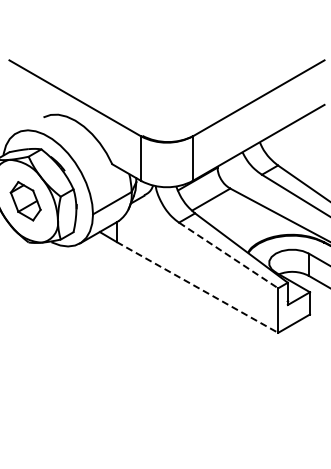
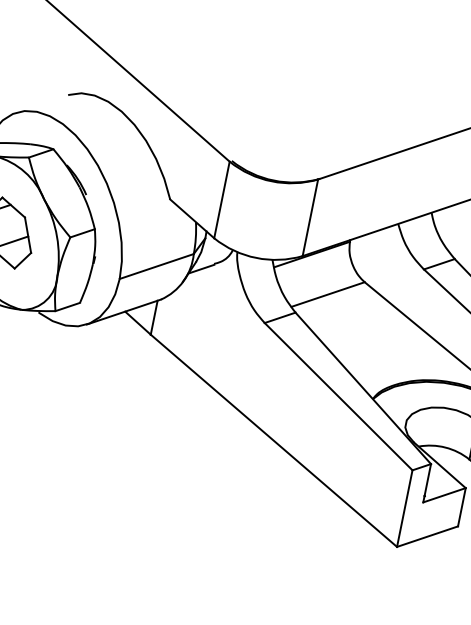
line: (229, 255) -> (340, 396), dashed -> solid
line: (197, 287) -> (273, 440), dashed -> solid

